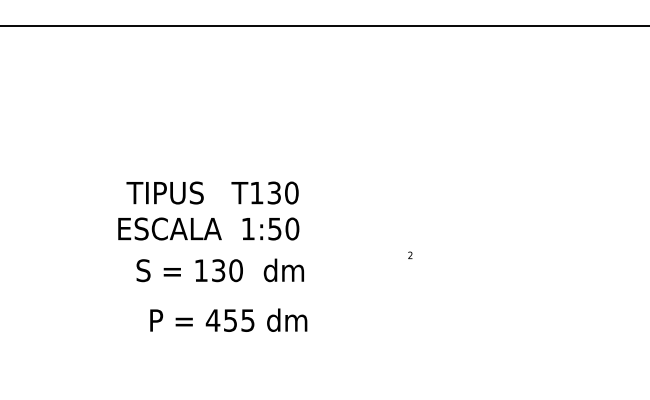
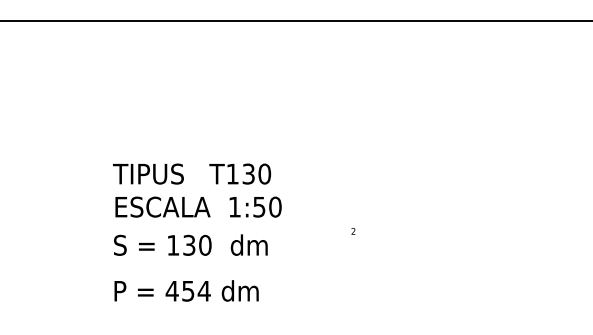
text: (212, 192) -> (191, 173), moved
text: (208, 228) -> (198, 206), moved
text: (219, 270) -> (190, 245), moved
text: (247, 320) -> (203, 291), 455 -> 454

